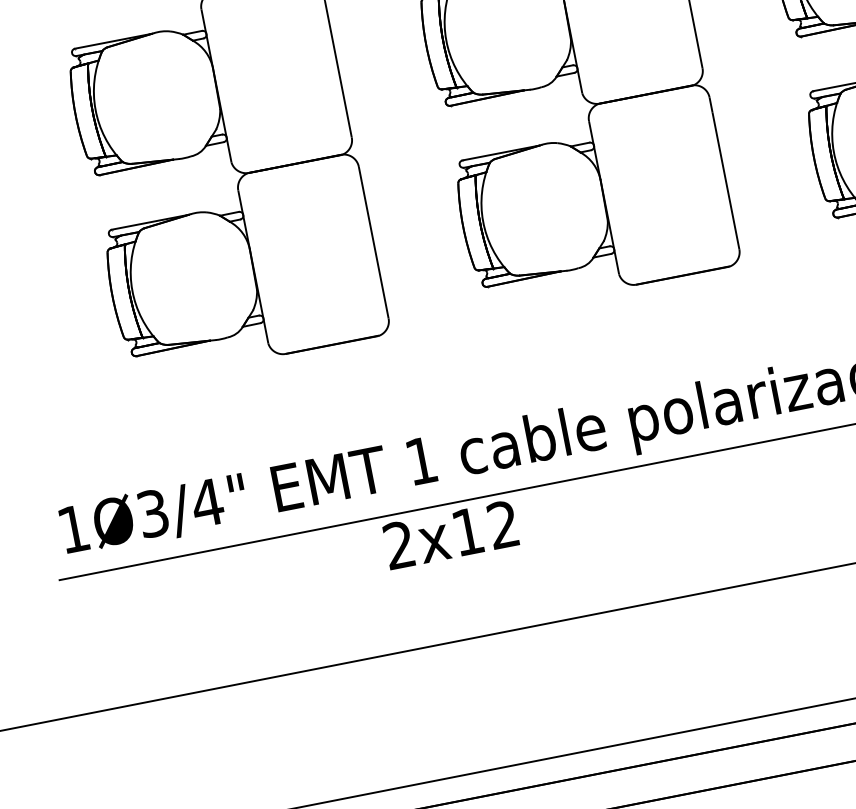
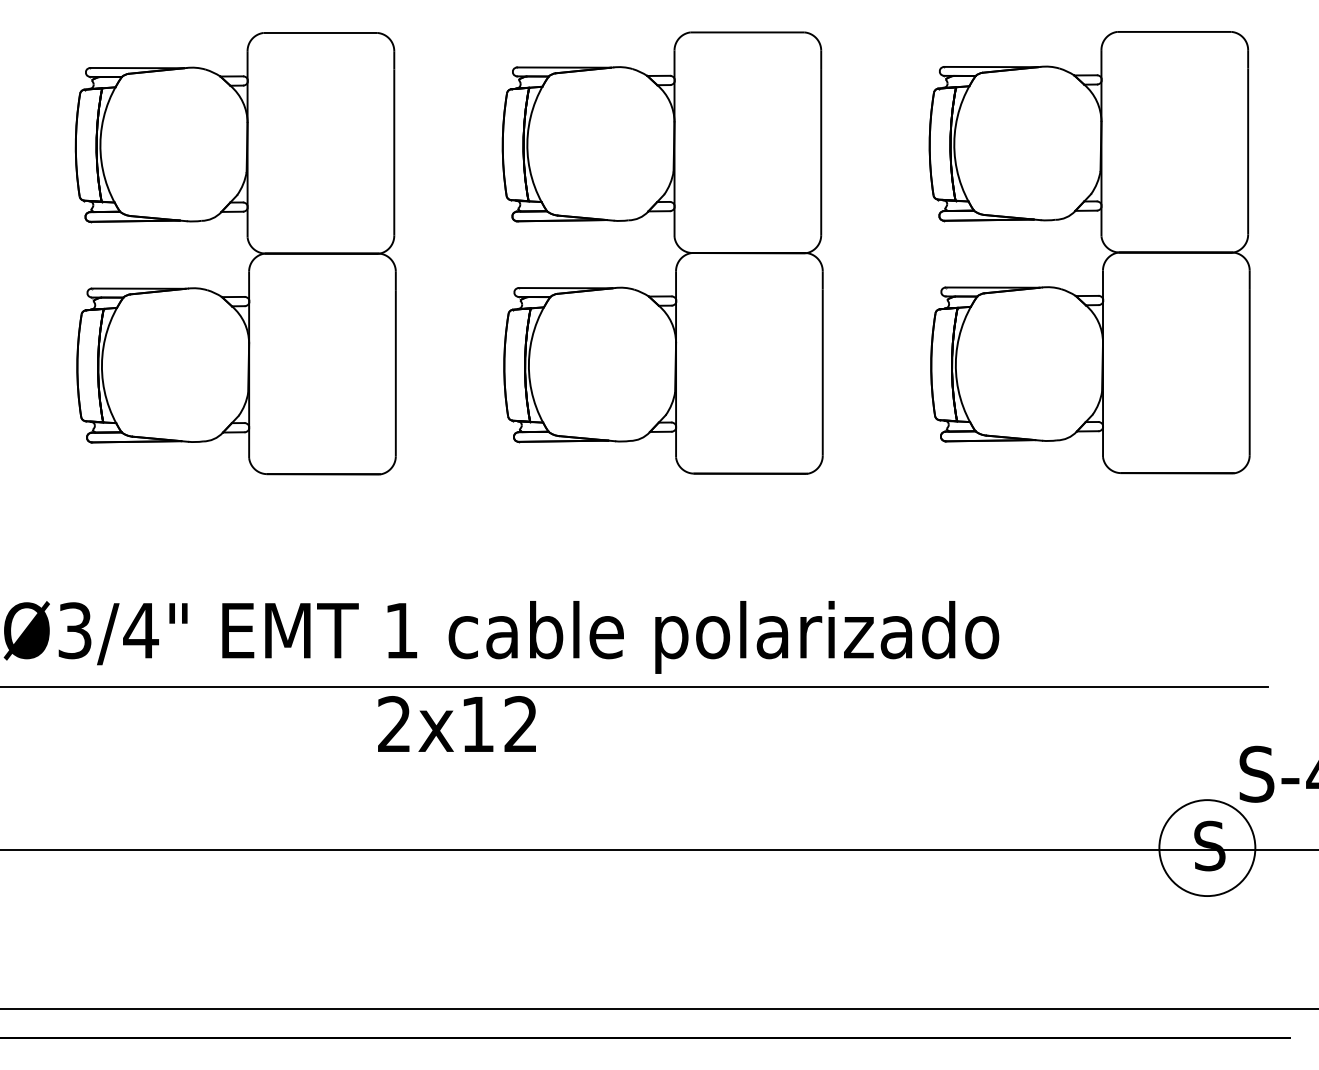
text: (450, 534) -> (456, 723), moved

